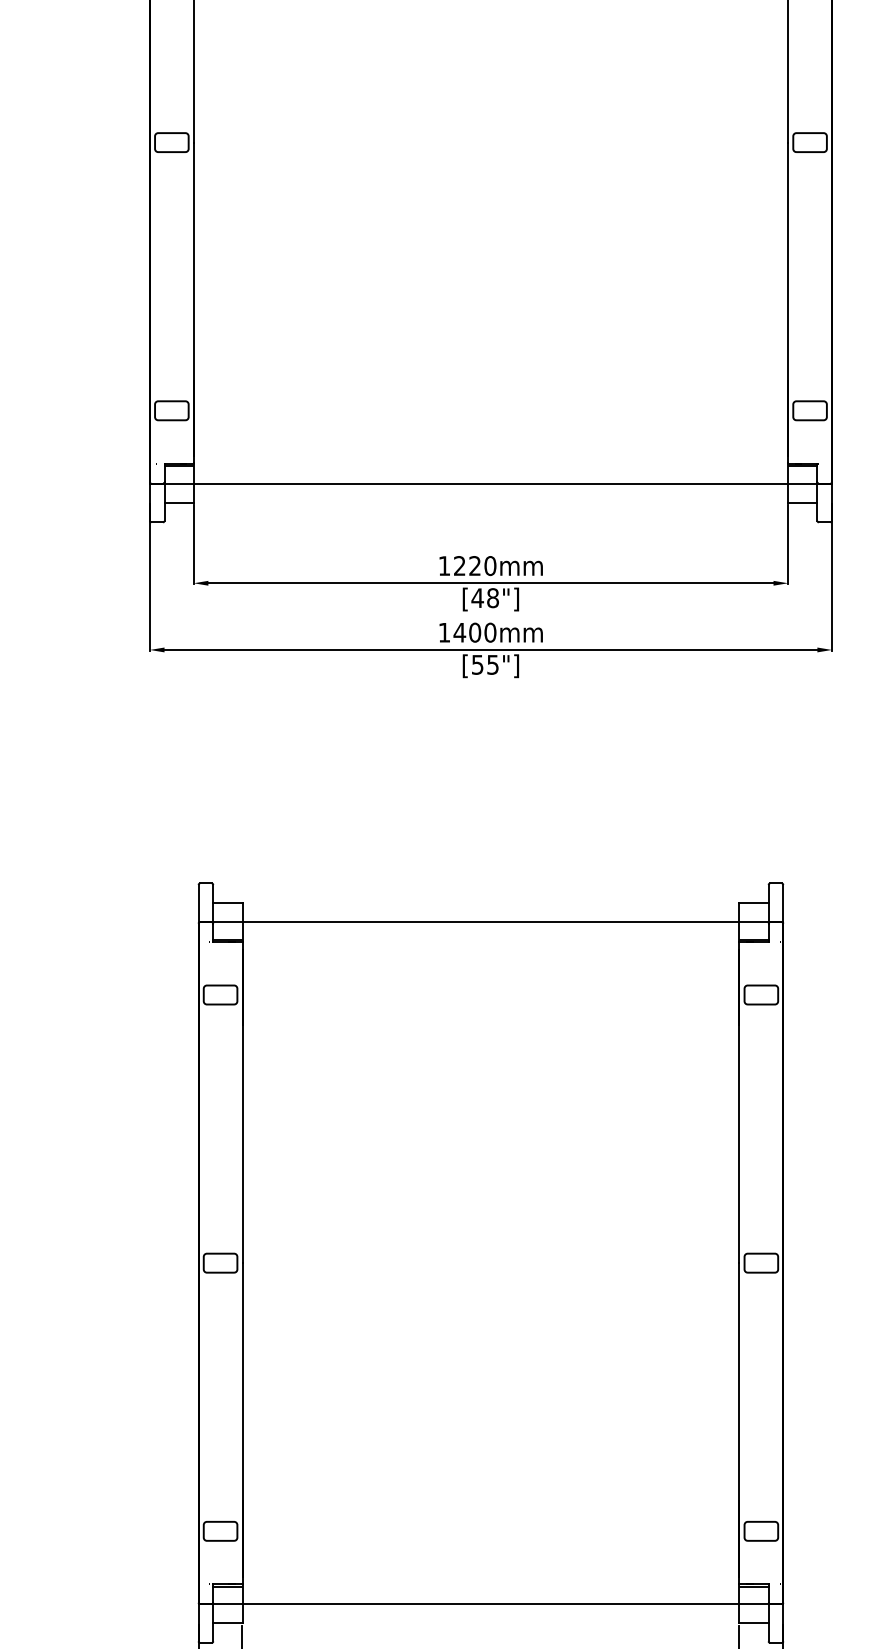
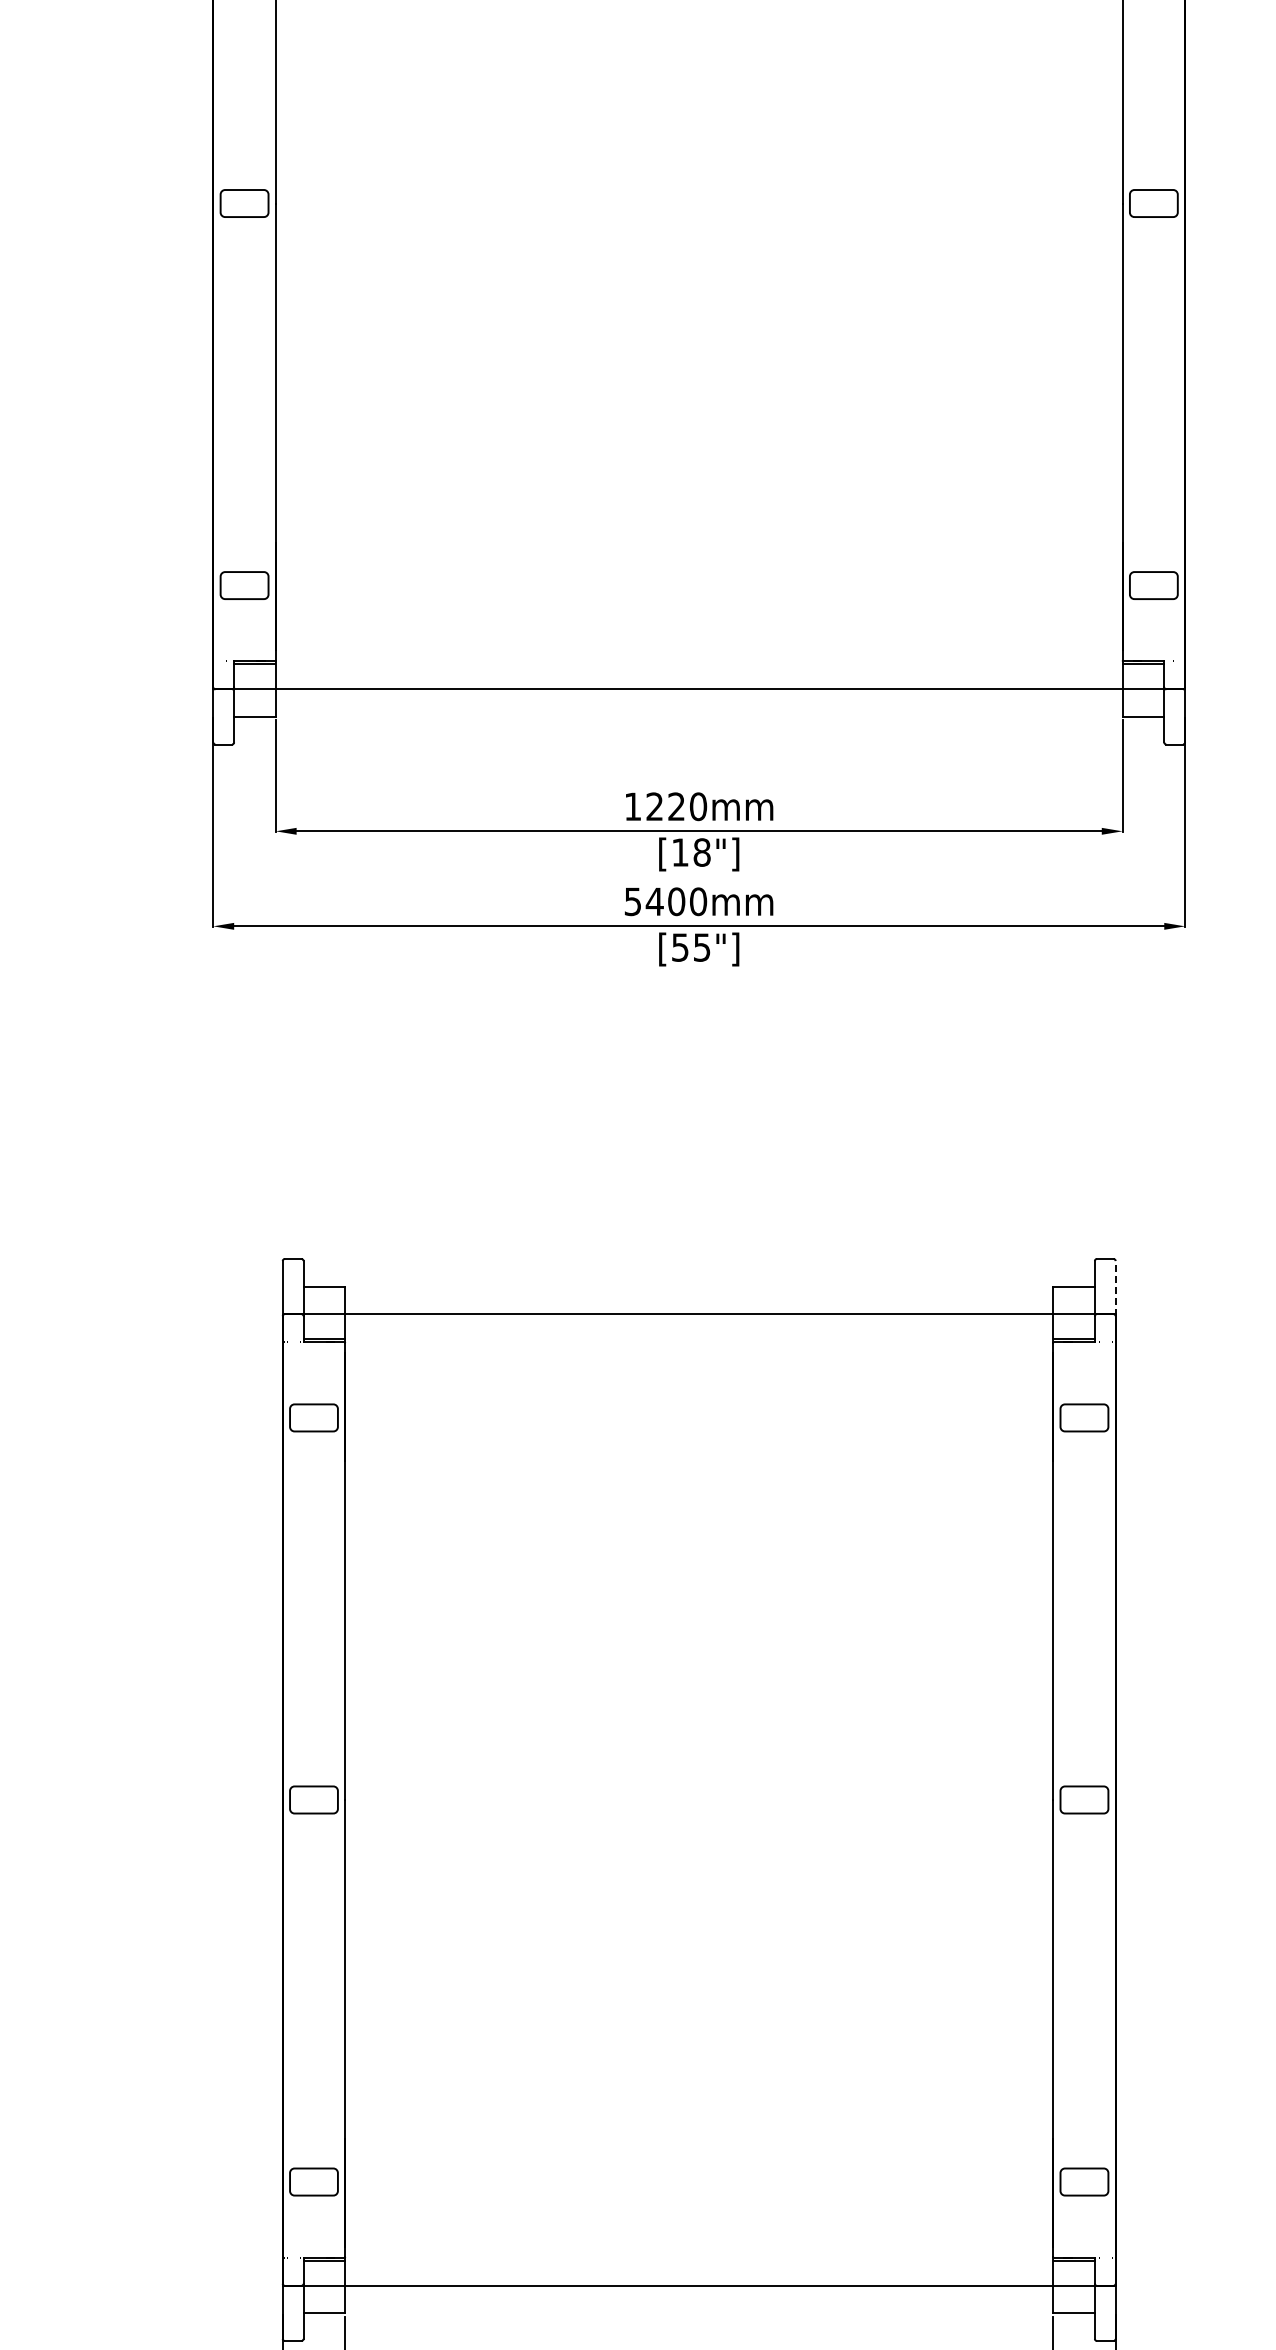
text: (477, 598) -> (680, 852), [48"] -> [18"]
text: (444, 632) -> (632, 901), 1400mm -> 5400mm
line: (783, 904) -> (1115, 1288), solid -> dashed

